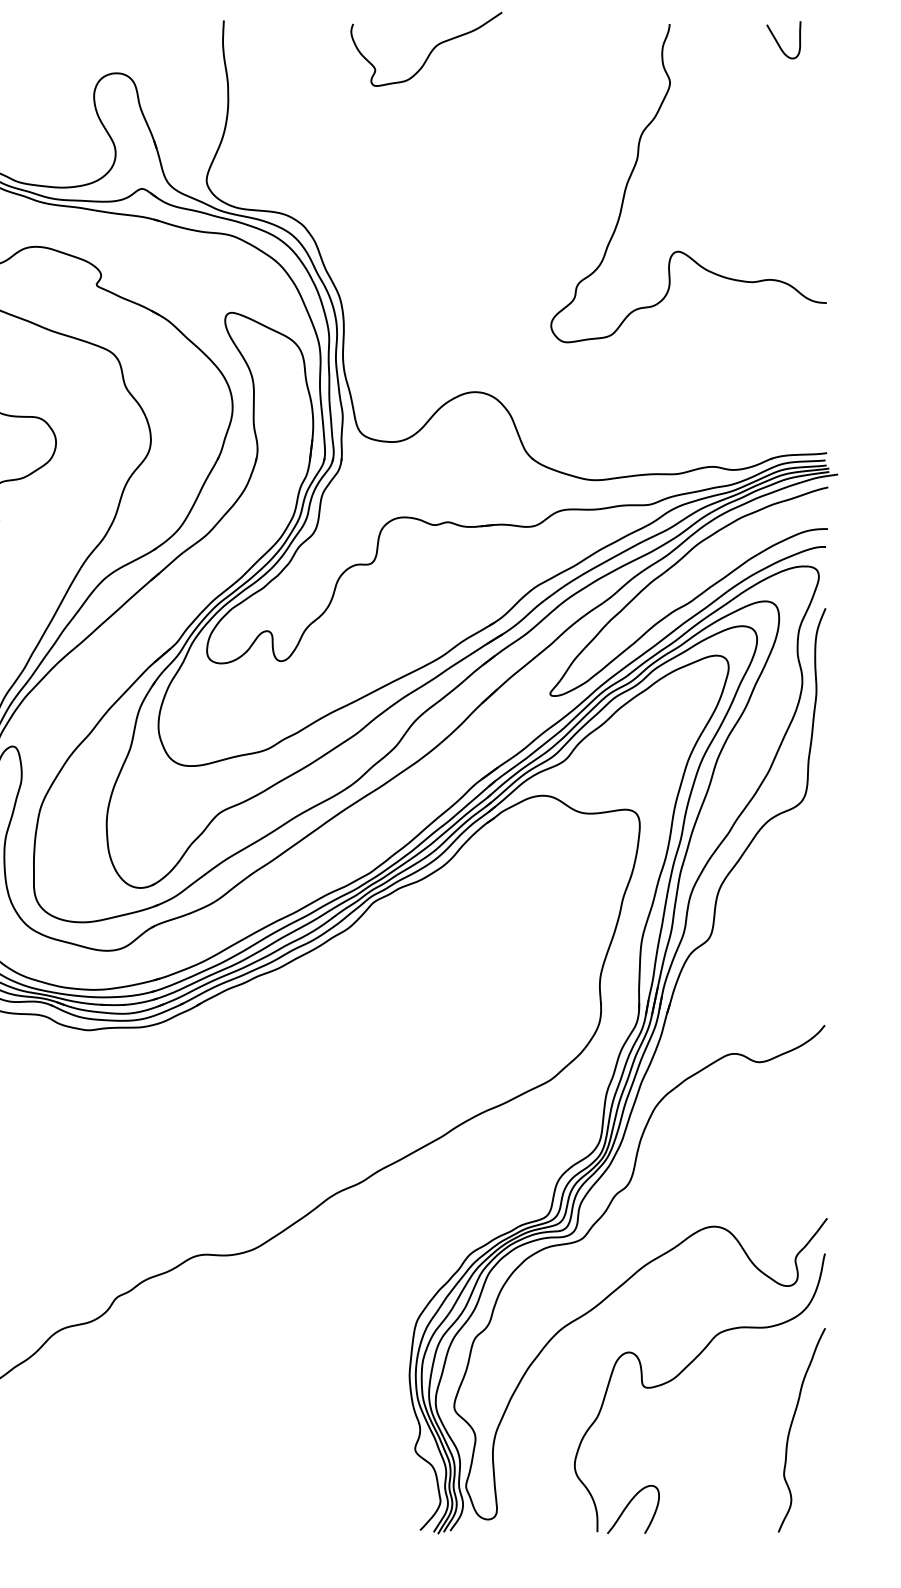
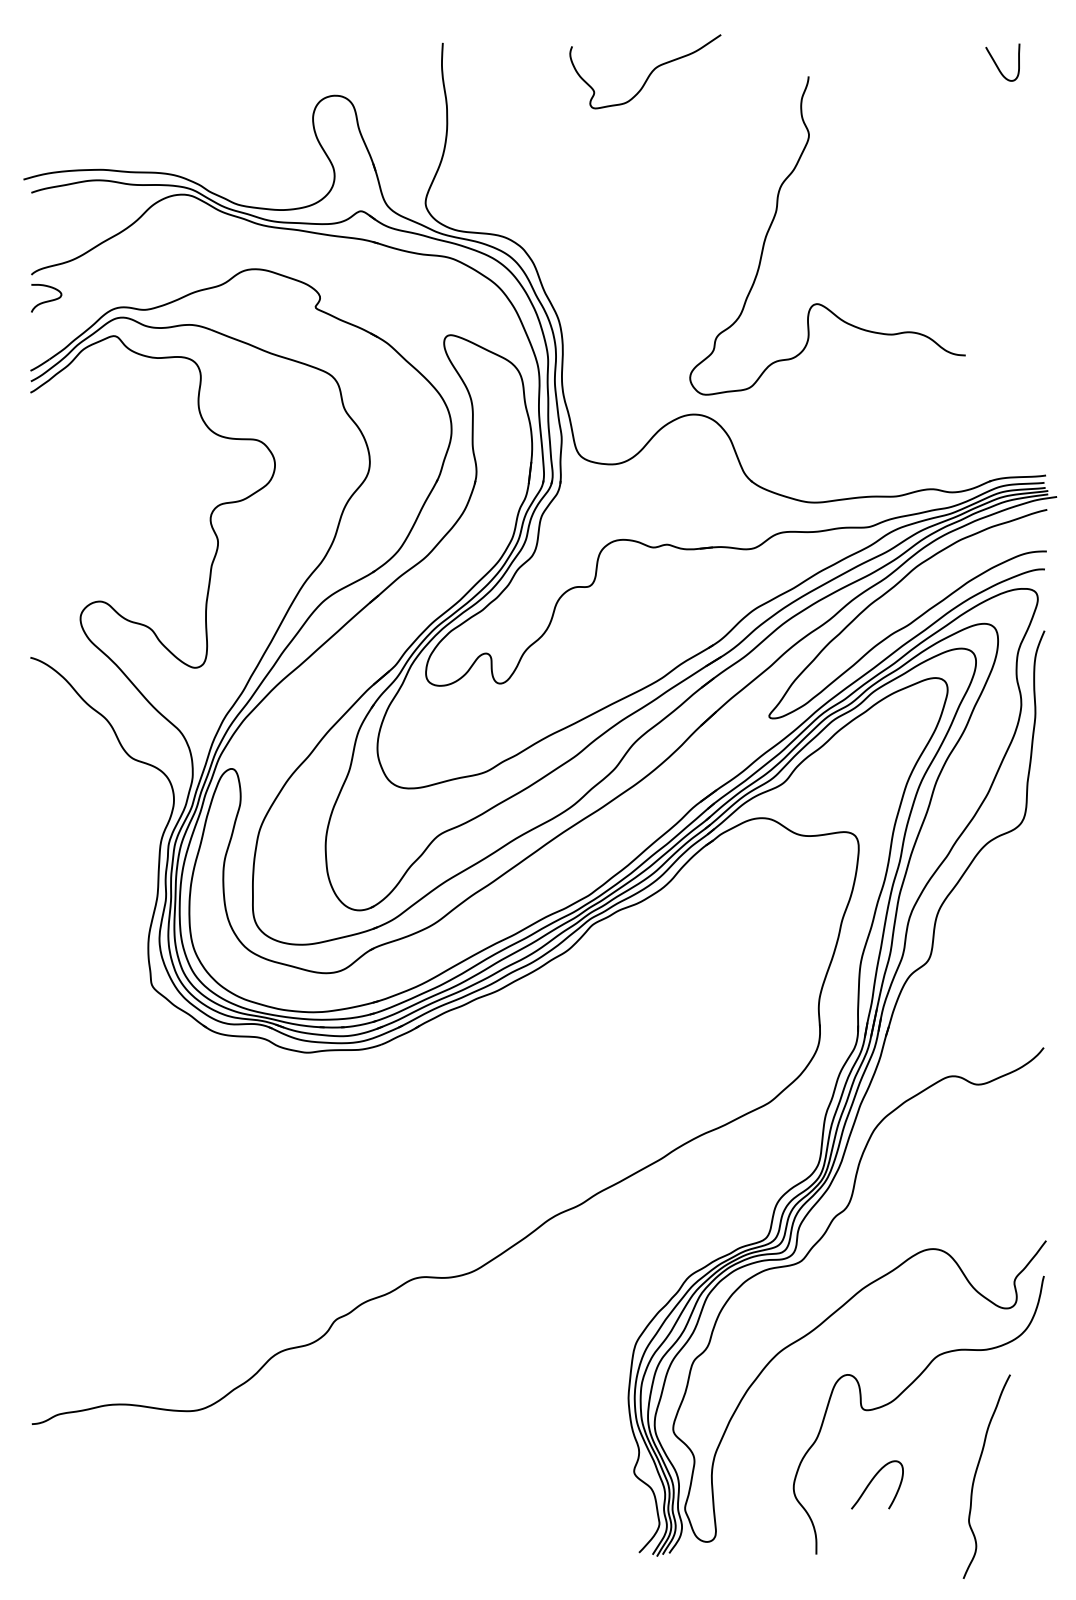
curve: (636, 165) -> (775, 217), moved
curve: (791, 1428) -> (976, 1474), moved
curve: (628, 1506) -> (872, 1481), moved

